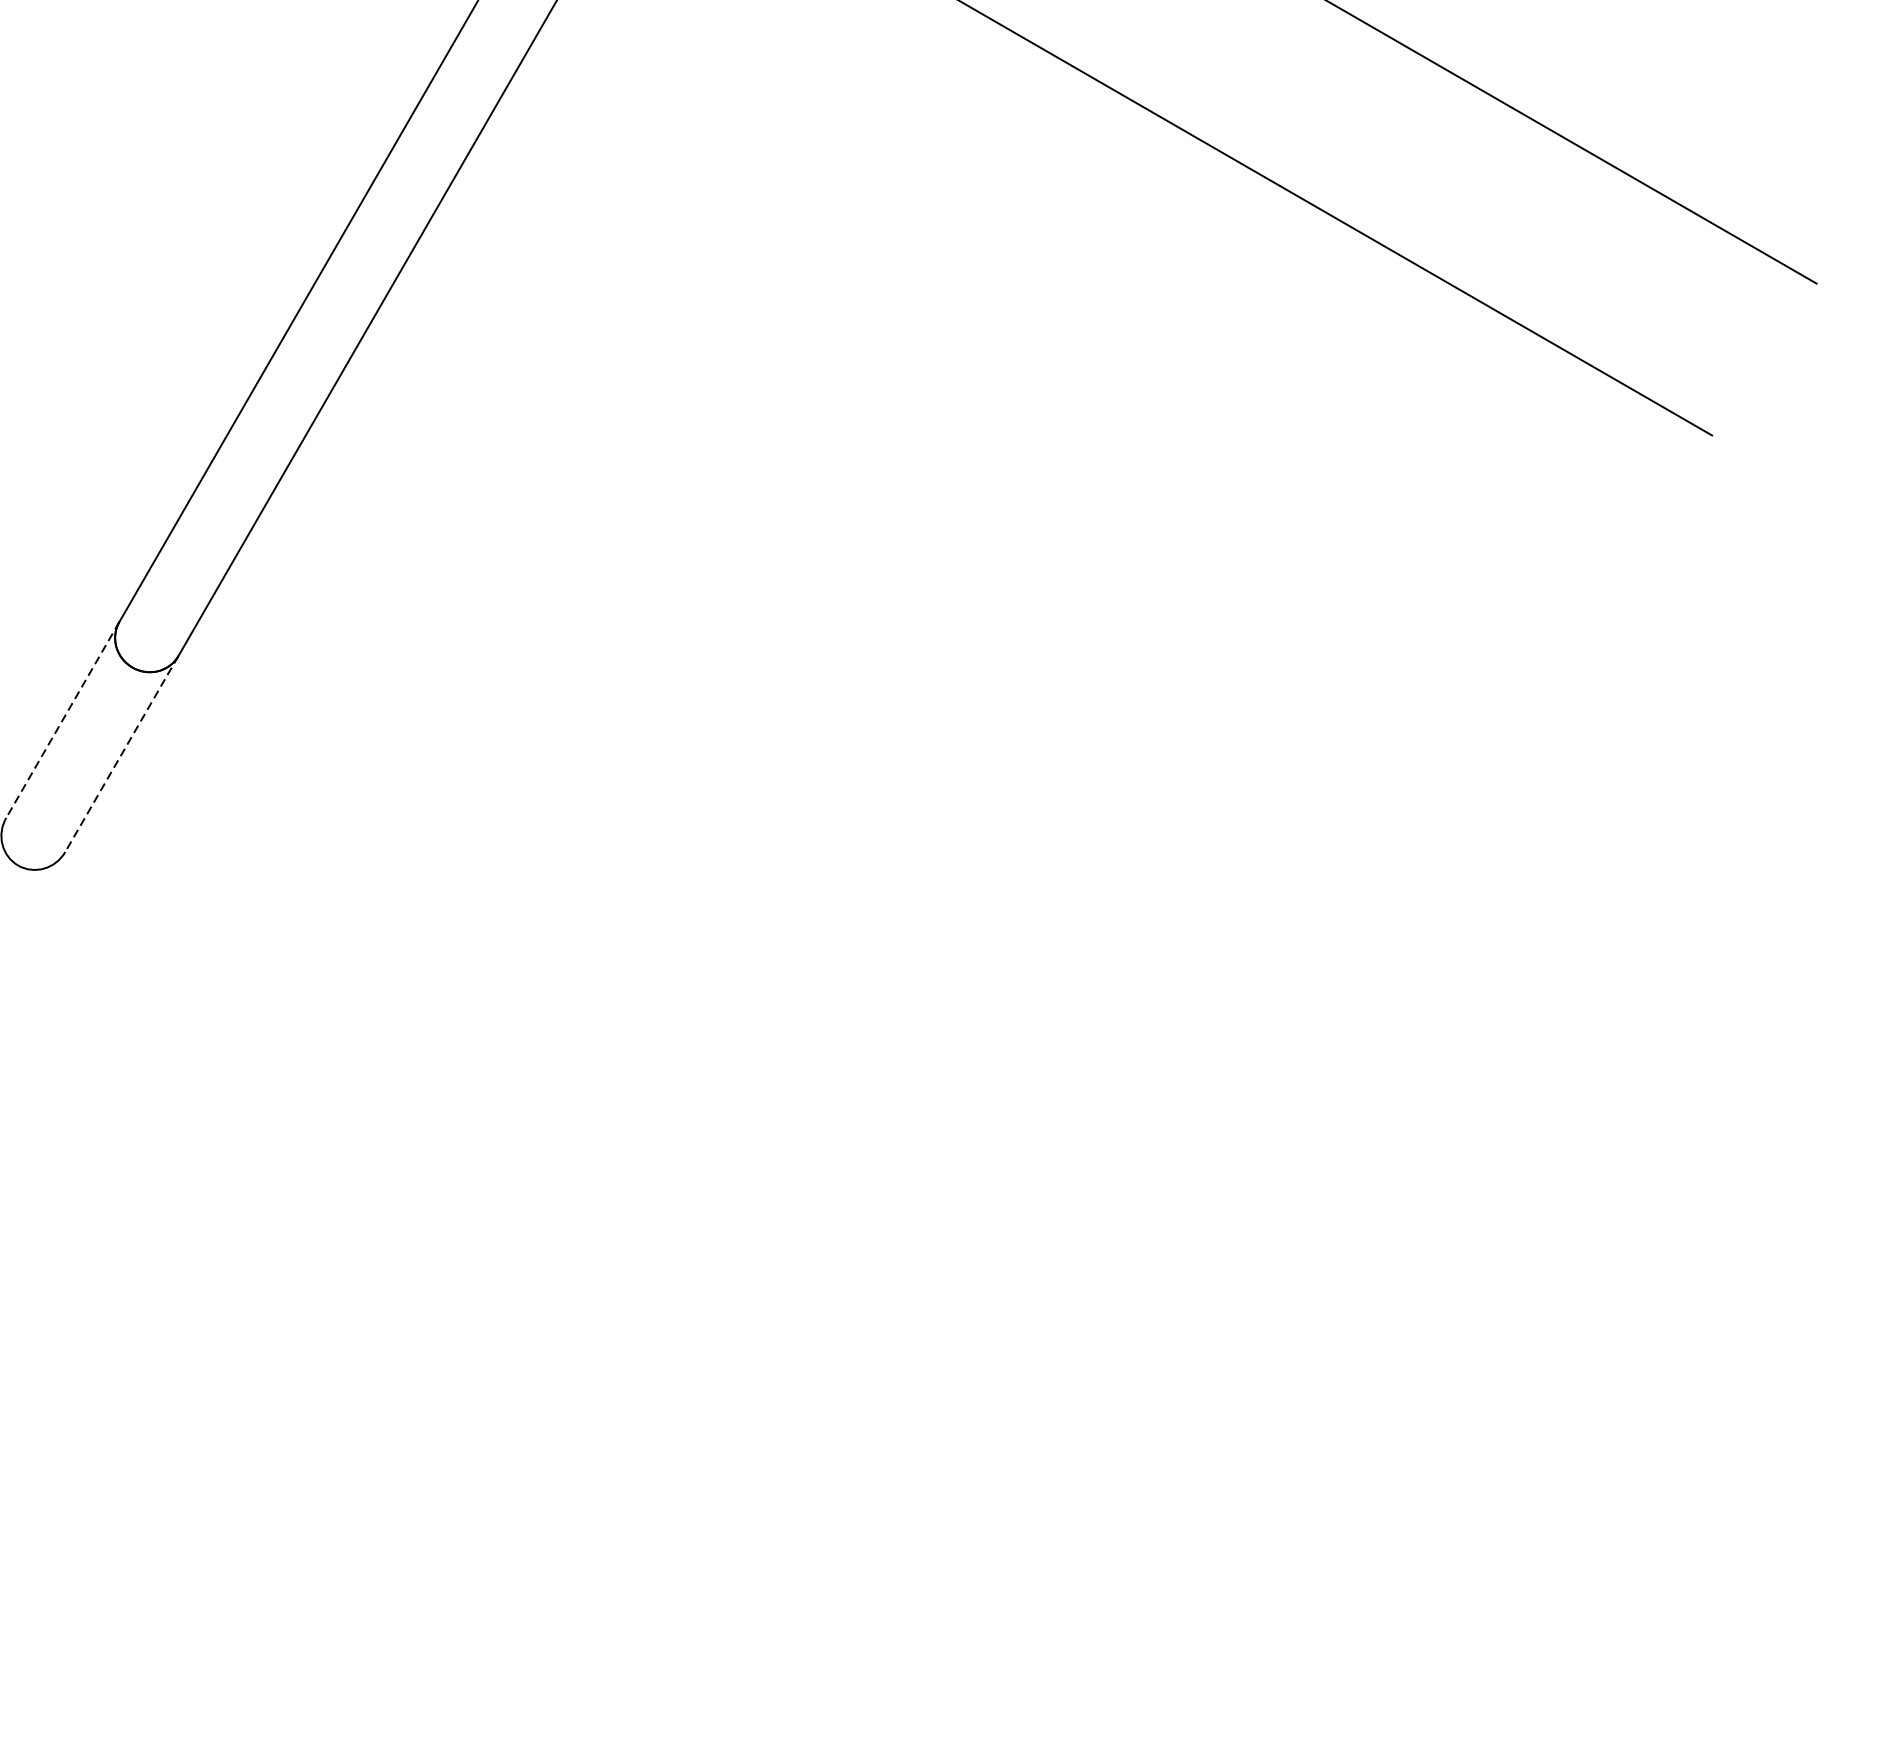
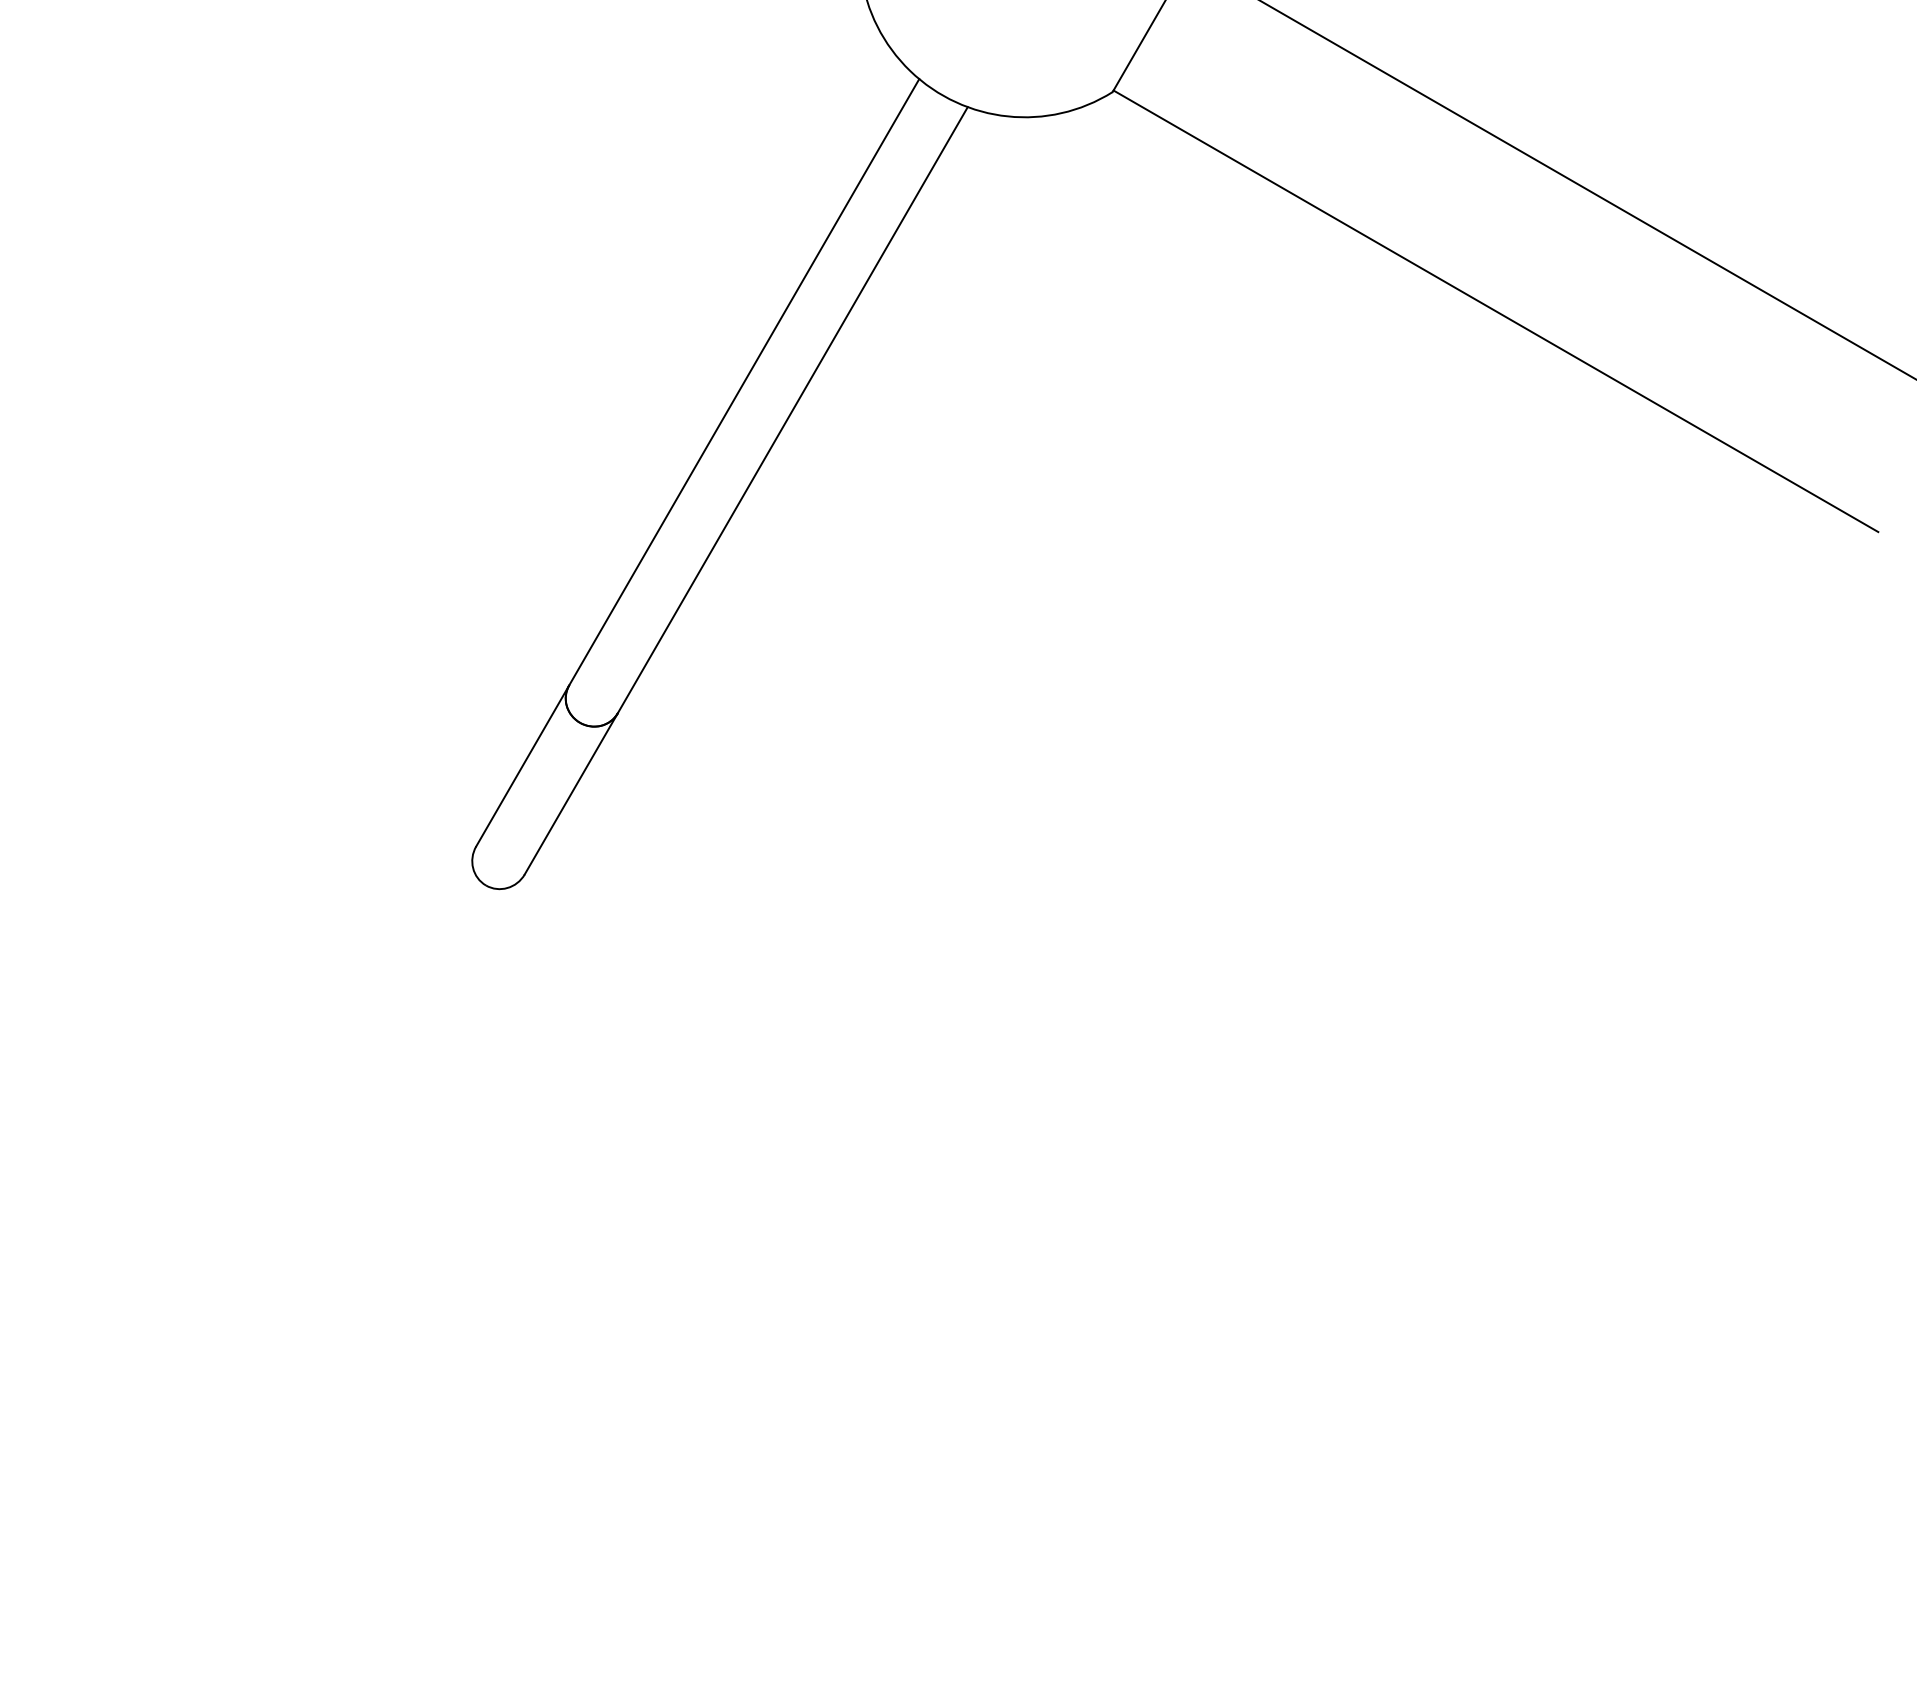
line: (62, 719) -> (522, 765), dashed -> solid
line: (122, 753) -> (571, 793), dashed -> solid

